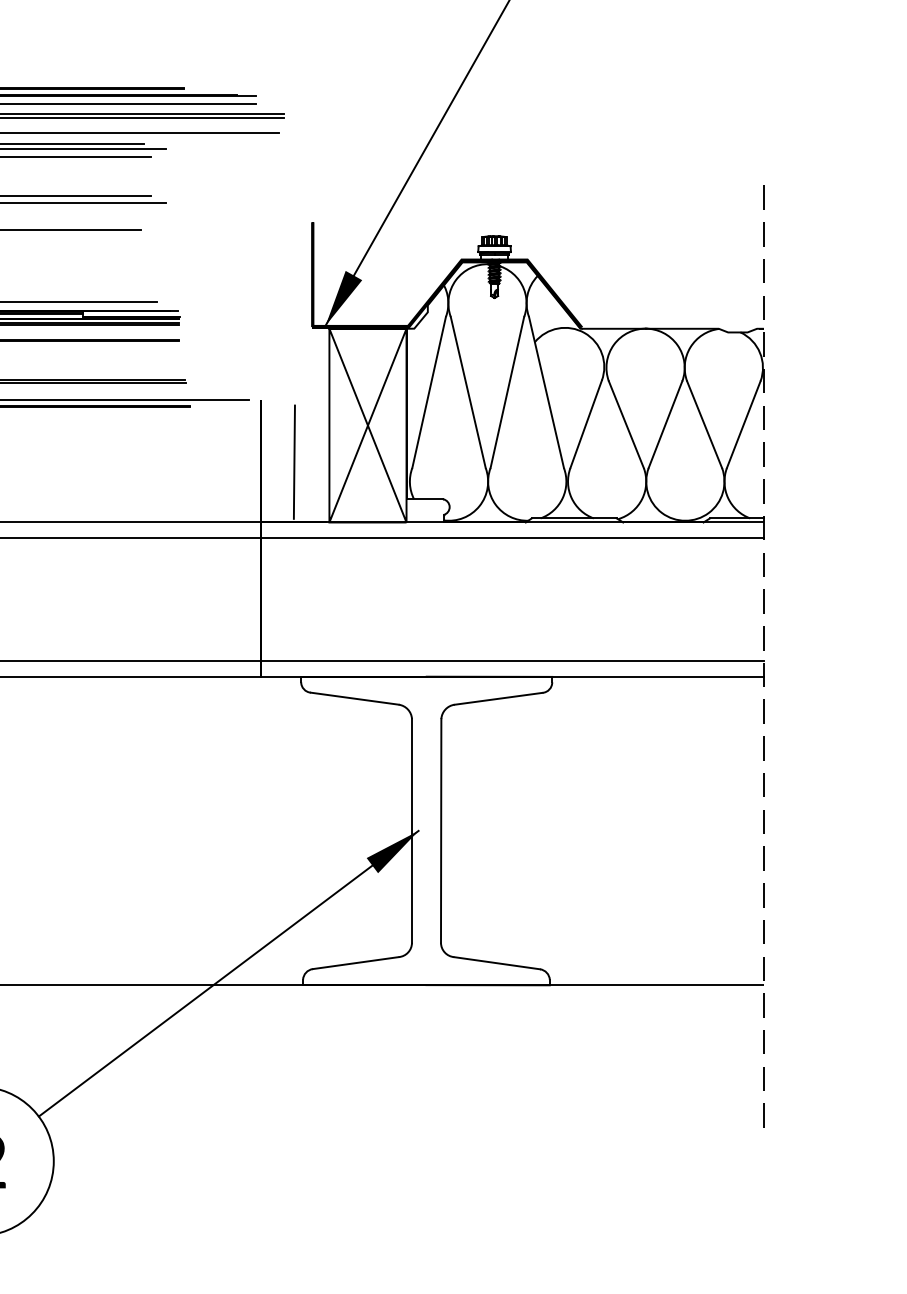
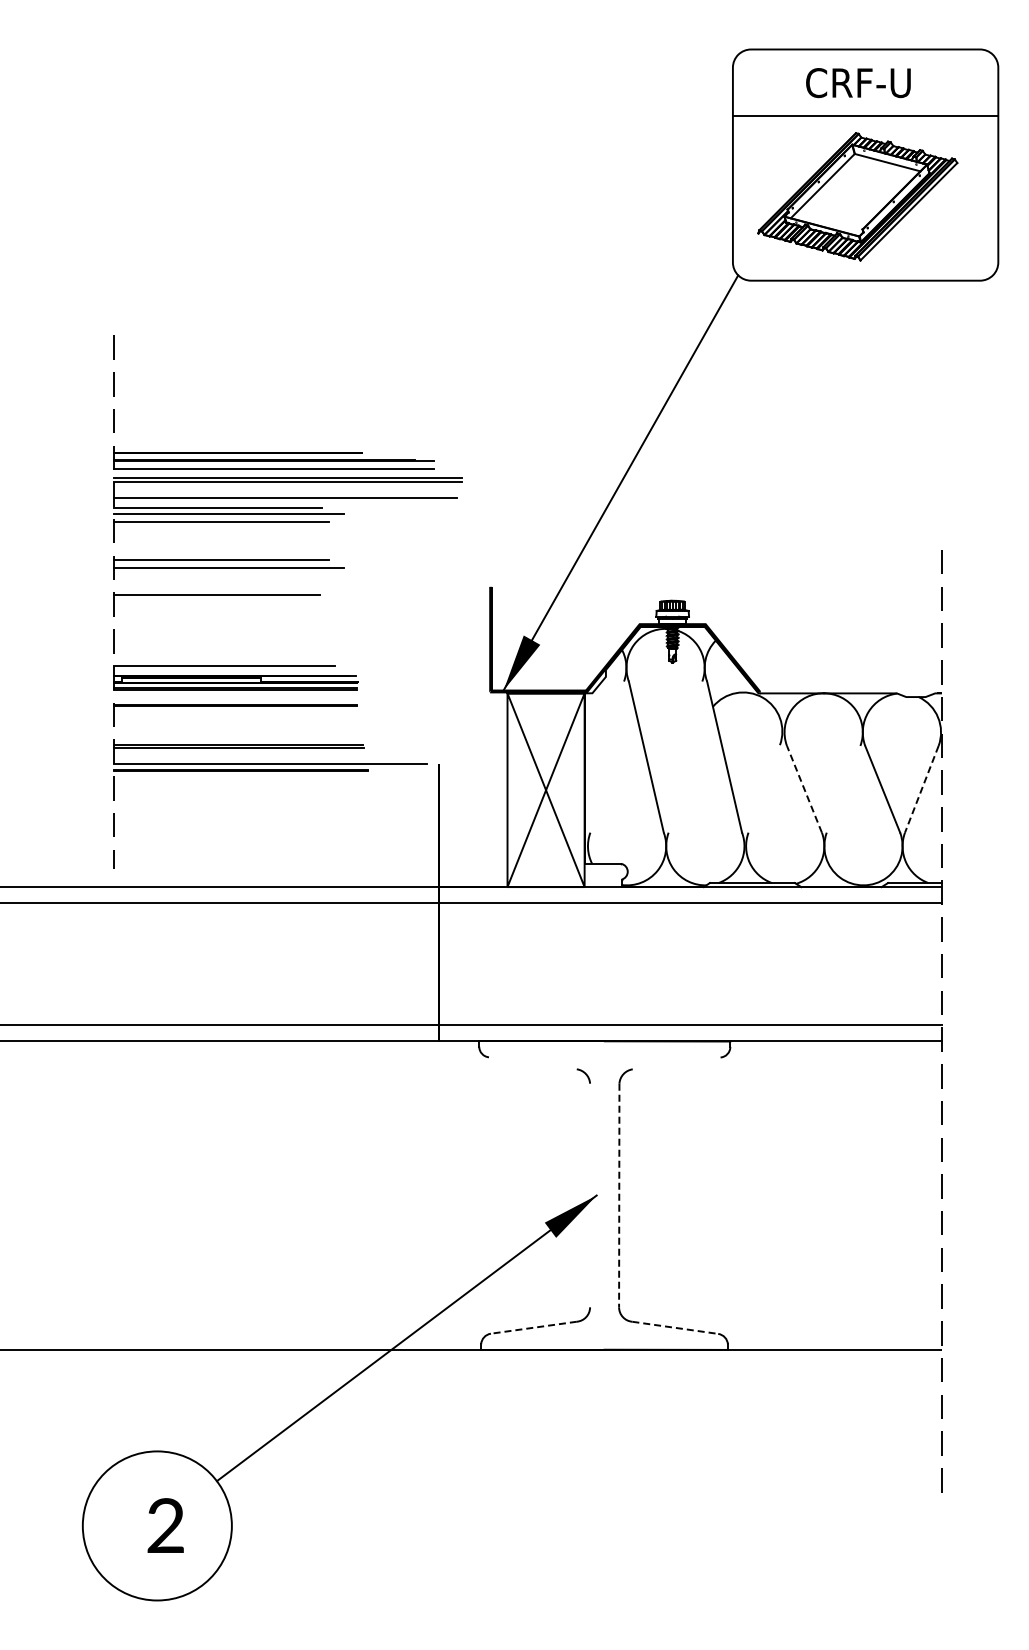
line: (429, 391) -> (607, 756), removed
line: (507, 391) -> (685, 756), removed
line: (585, 423) -> (763, 788), removed
line: (665, 423) -> (843, 788), removed
line: (626, 424) -> (804, 789), solid -> dashed
line: (743, 424) -> (921, 789), solid -> dashed
line: (294, 461) -> (472, 826), removed
line: (354, 698) -> (532, 1063), removed
line: (498, 698) -> (676, 1063), removed
line: (412, 830) -> (590, 1195), removed
line: (441, 830) -> (619, 1195), solid -> dashed
line: (355, 962) -> (533, 1327), solid -> dashed
line: (497, 962) -> (675, 1327), solid -> dashed

